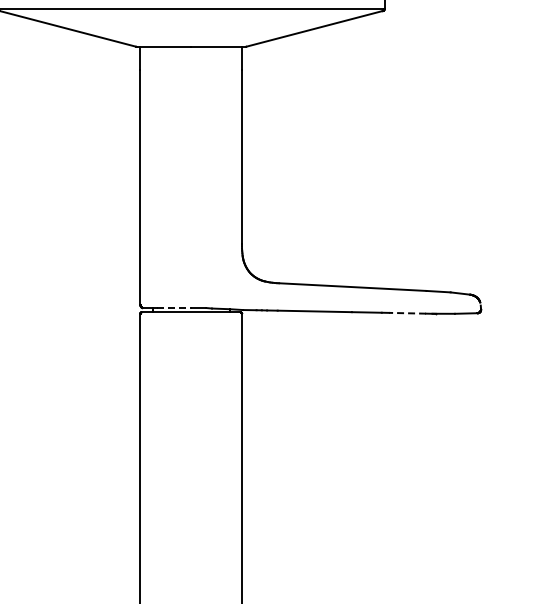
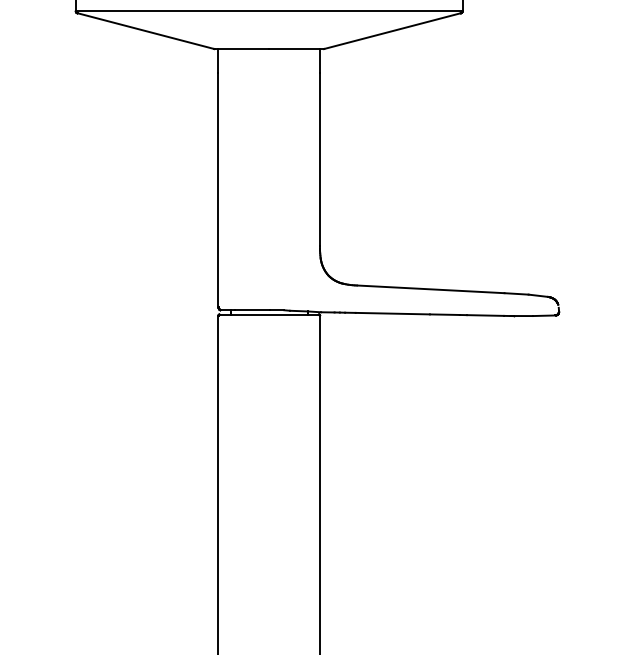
line: (174, 308) -> (252, 310), dashed -> solid
line: (407, 313) -> (485, 315), dashed -> solid

